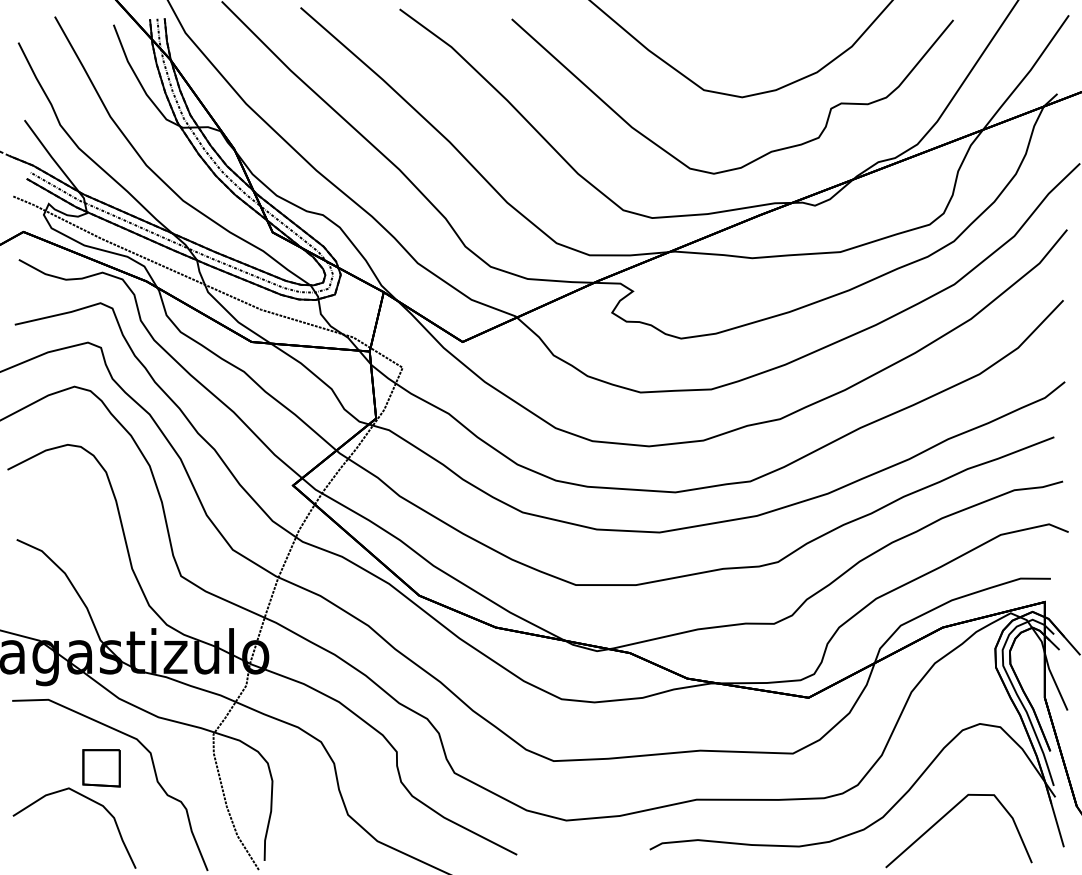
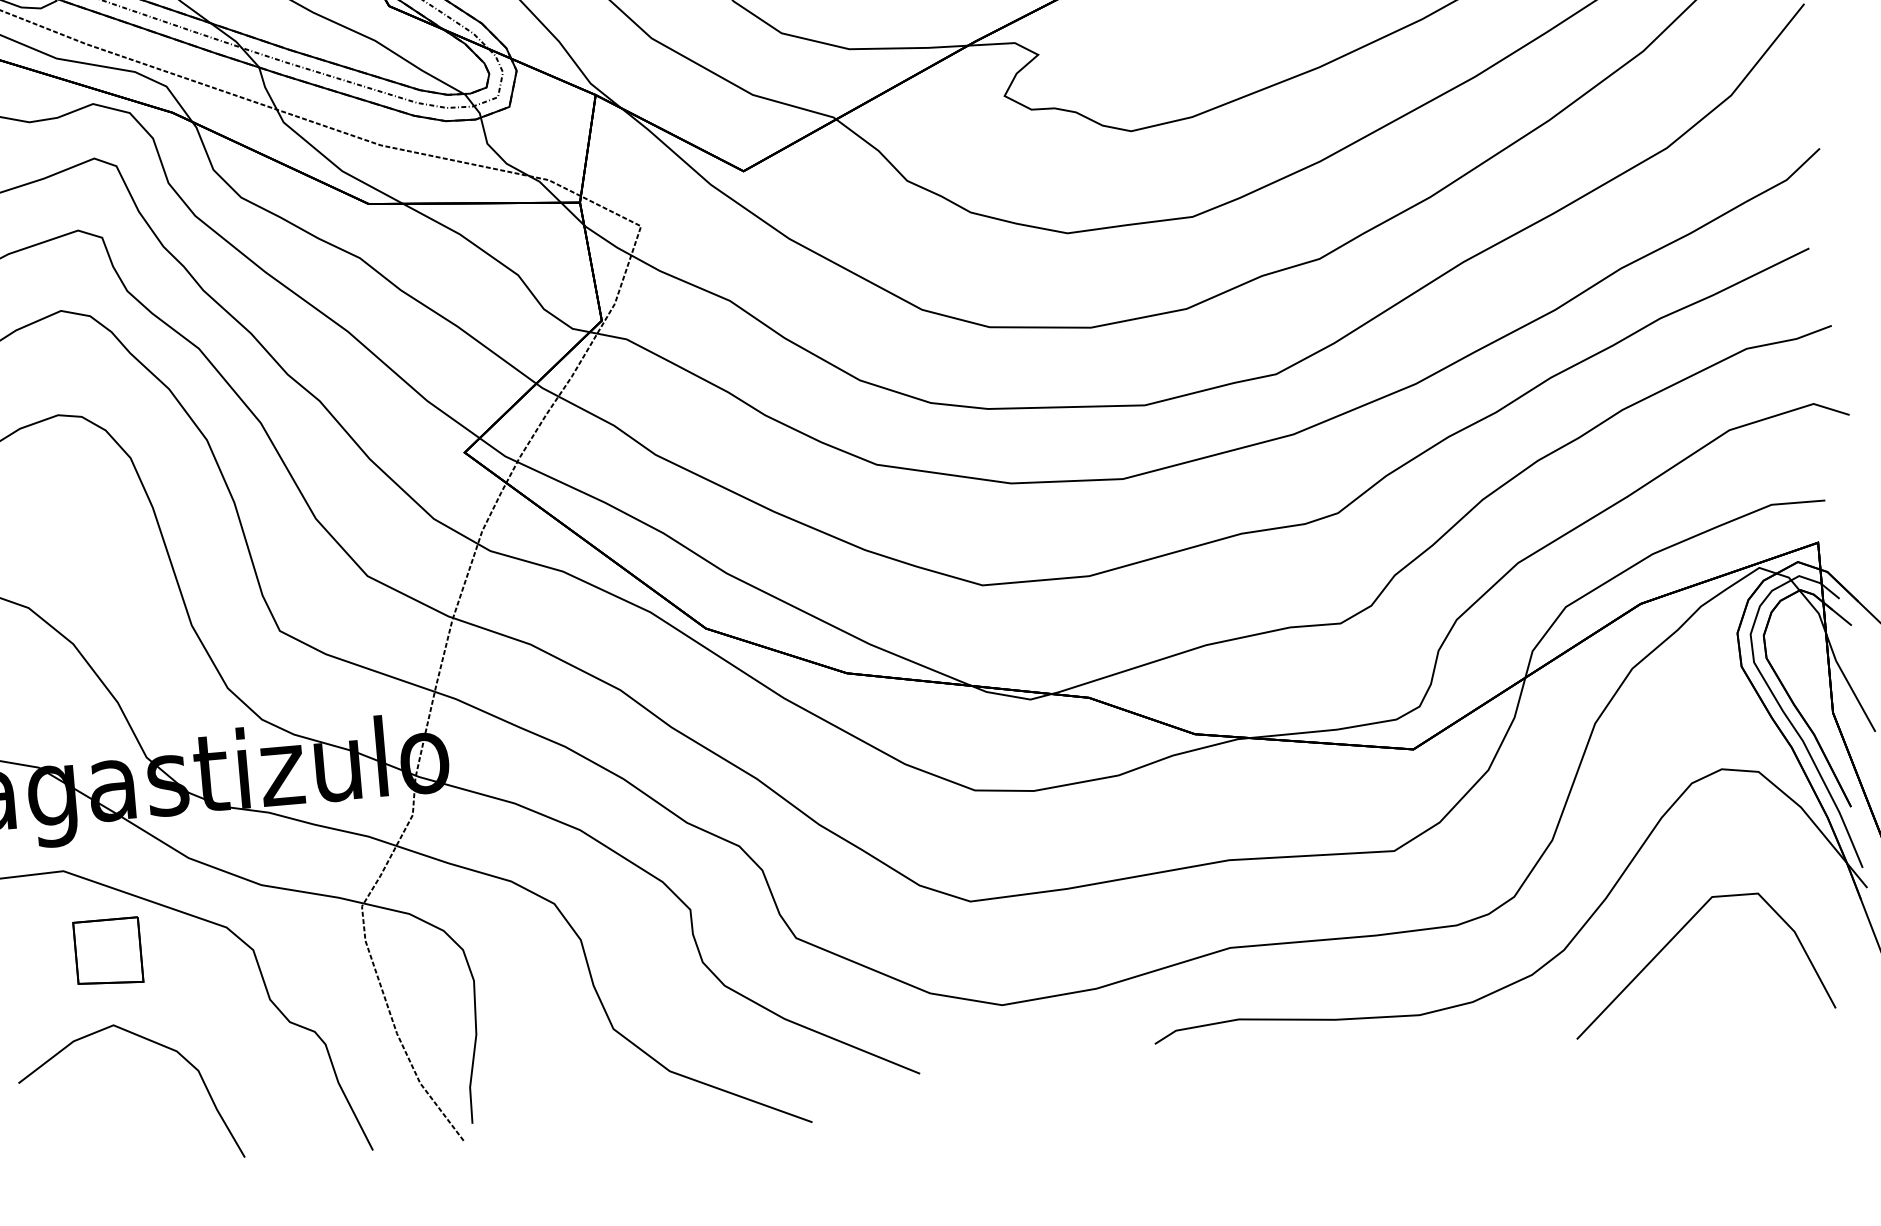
part: (101, 768) -> (108, 952), moved

